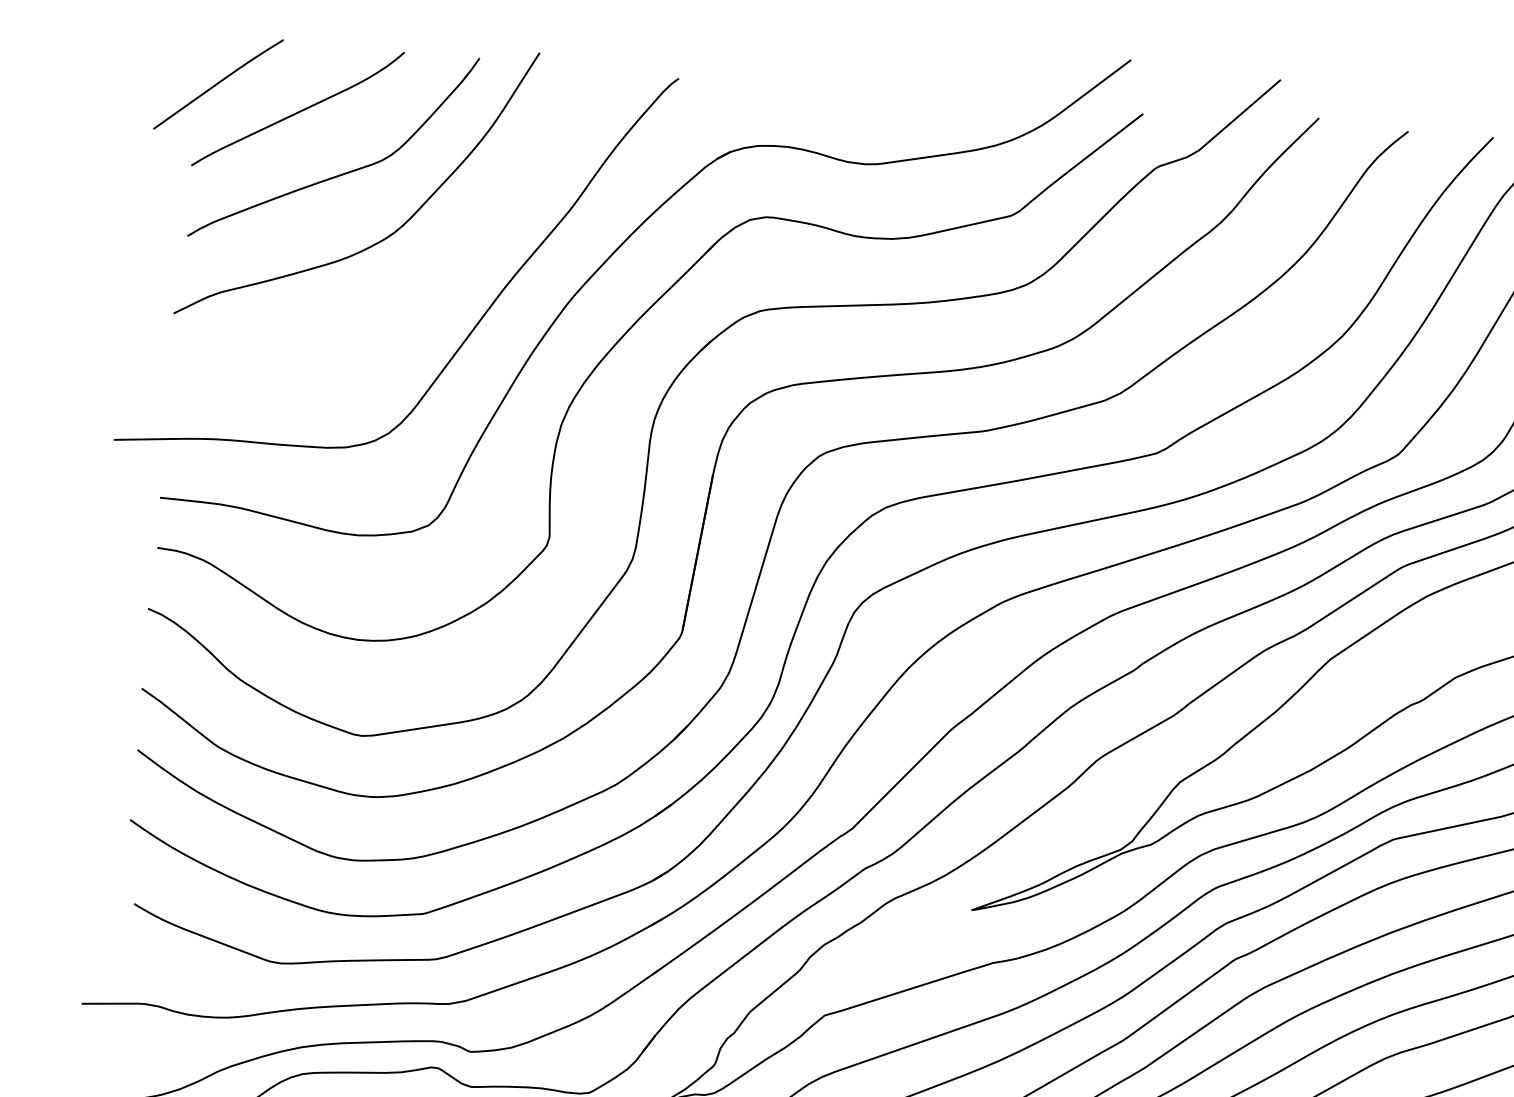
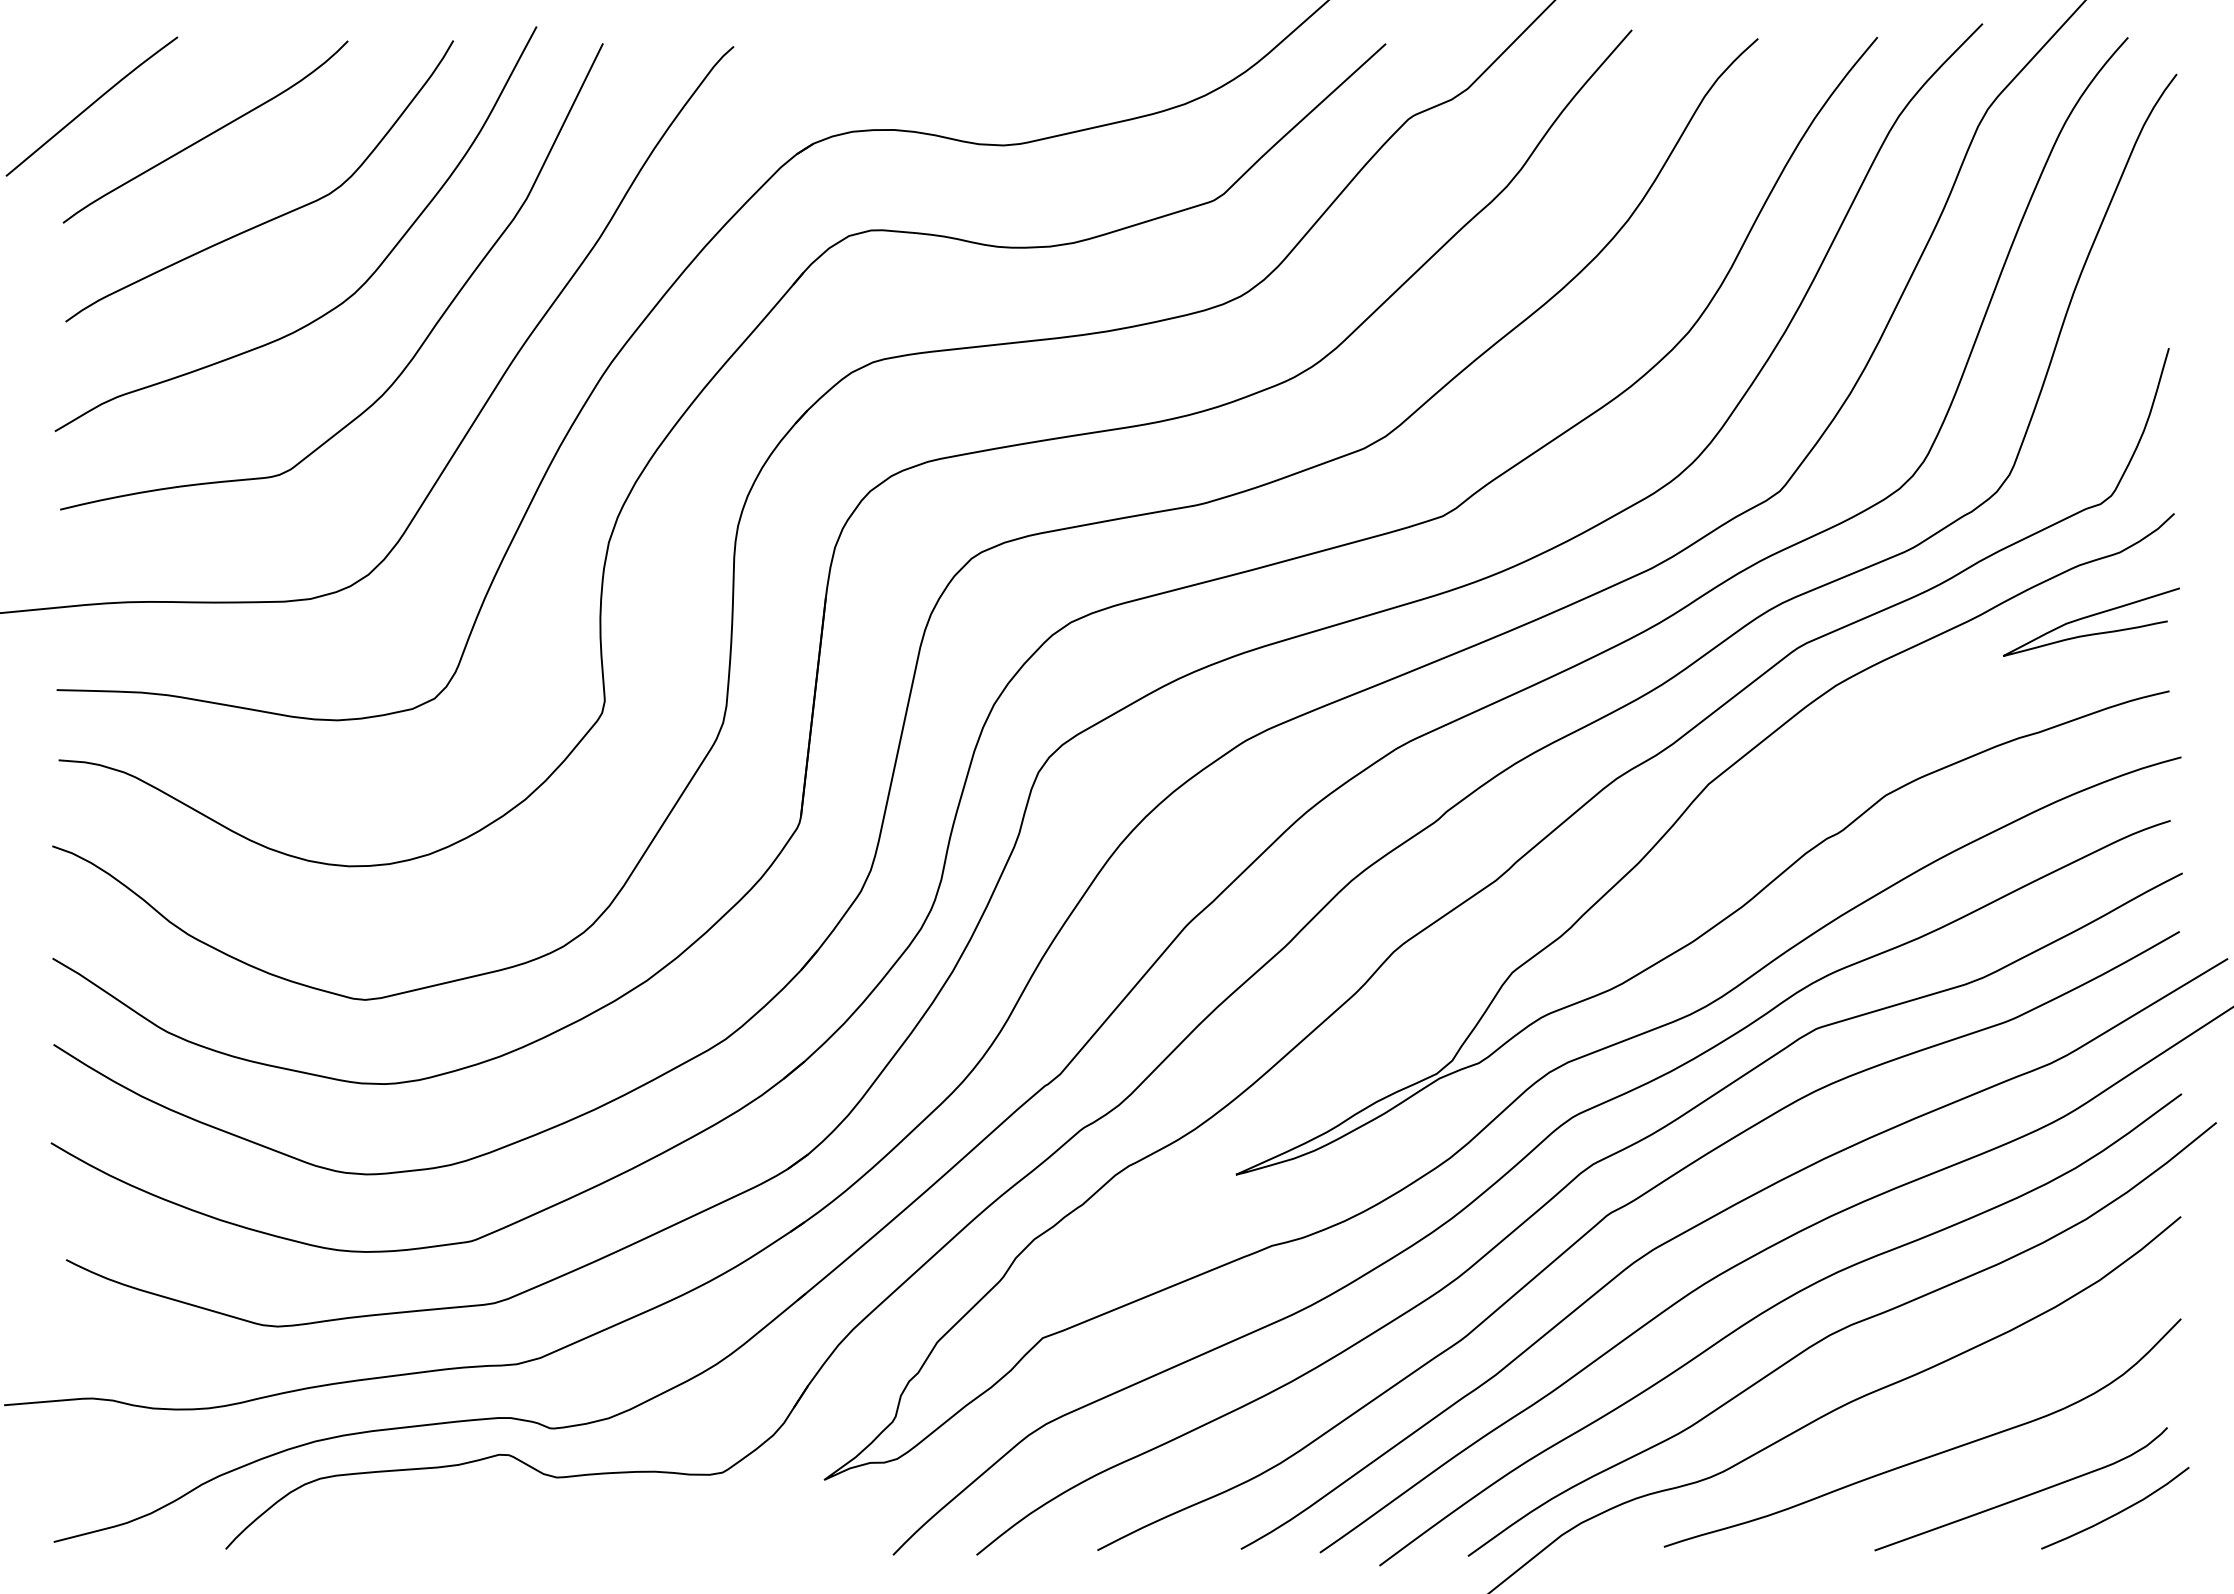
curve: (441, 269) -> (424, 339), added

